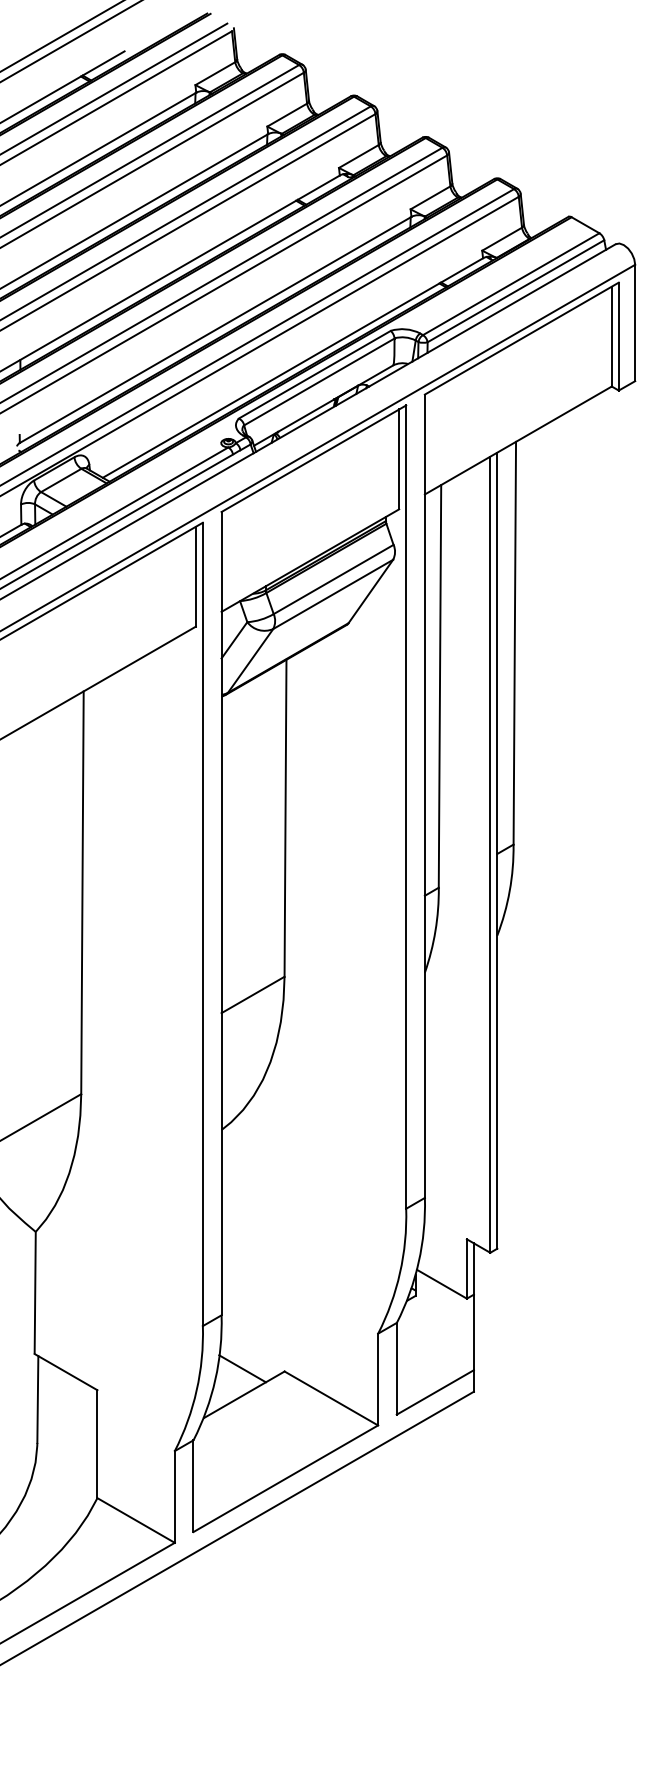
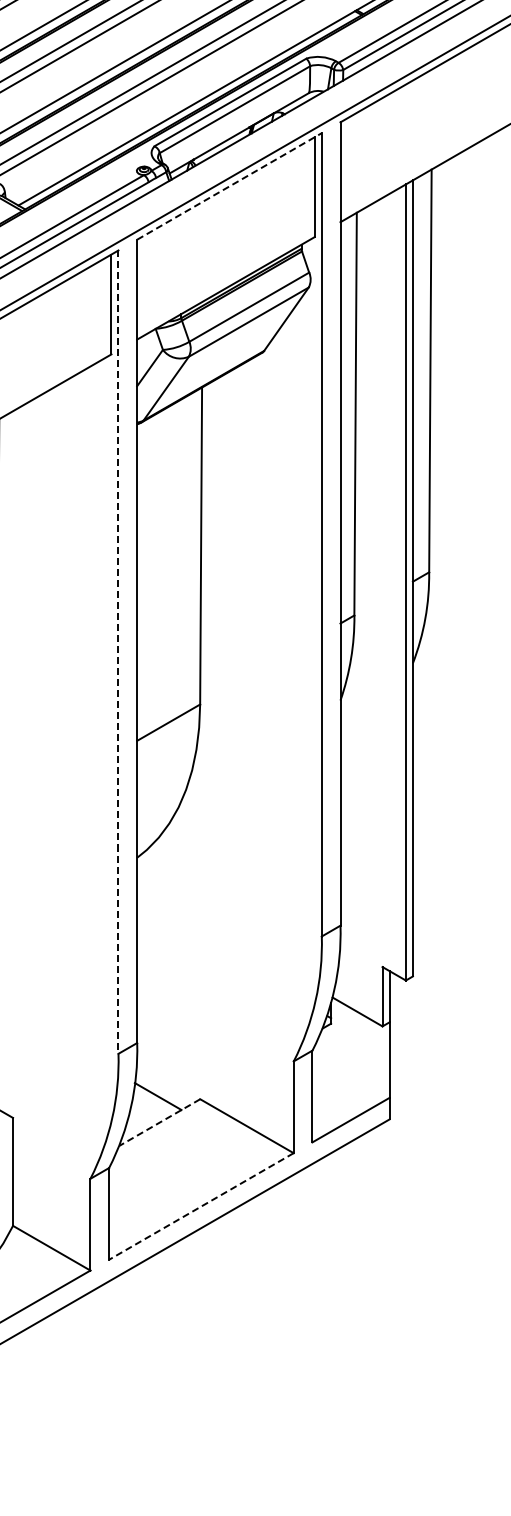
line: (313, 458) -> (229, 186), solid -> dashed
line: (202, 924) -> (118, 652), solid -> dashed
line: (244, 1394) -> (160, 1122), solid -> dashed
line: (285, 1478) -> (201, 1206), solid -> dashed

